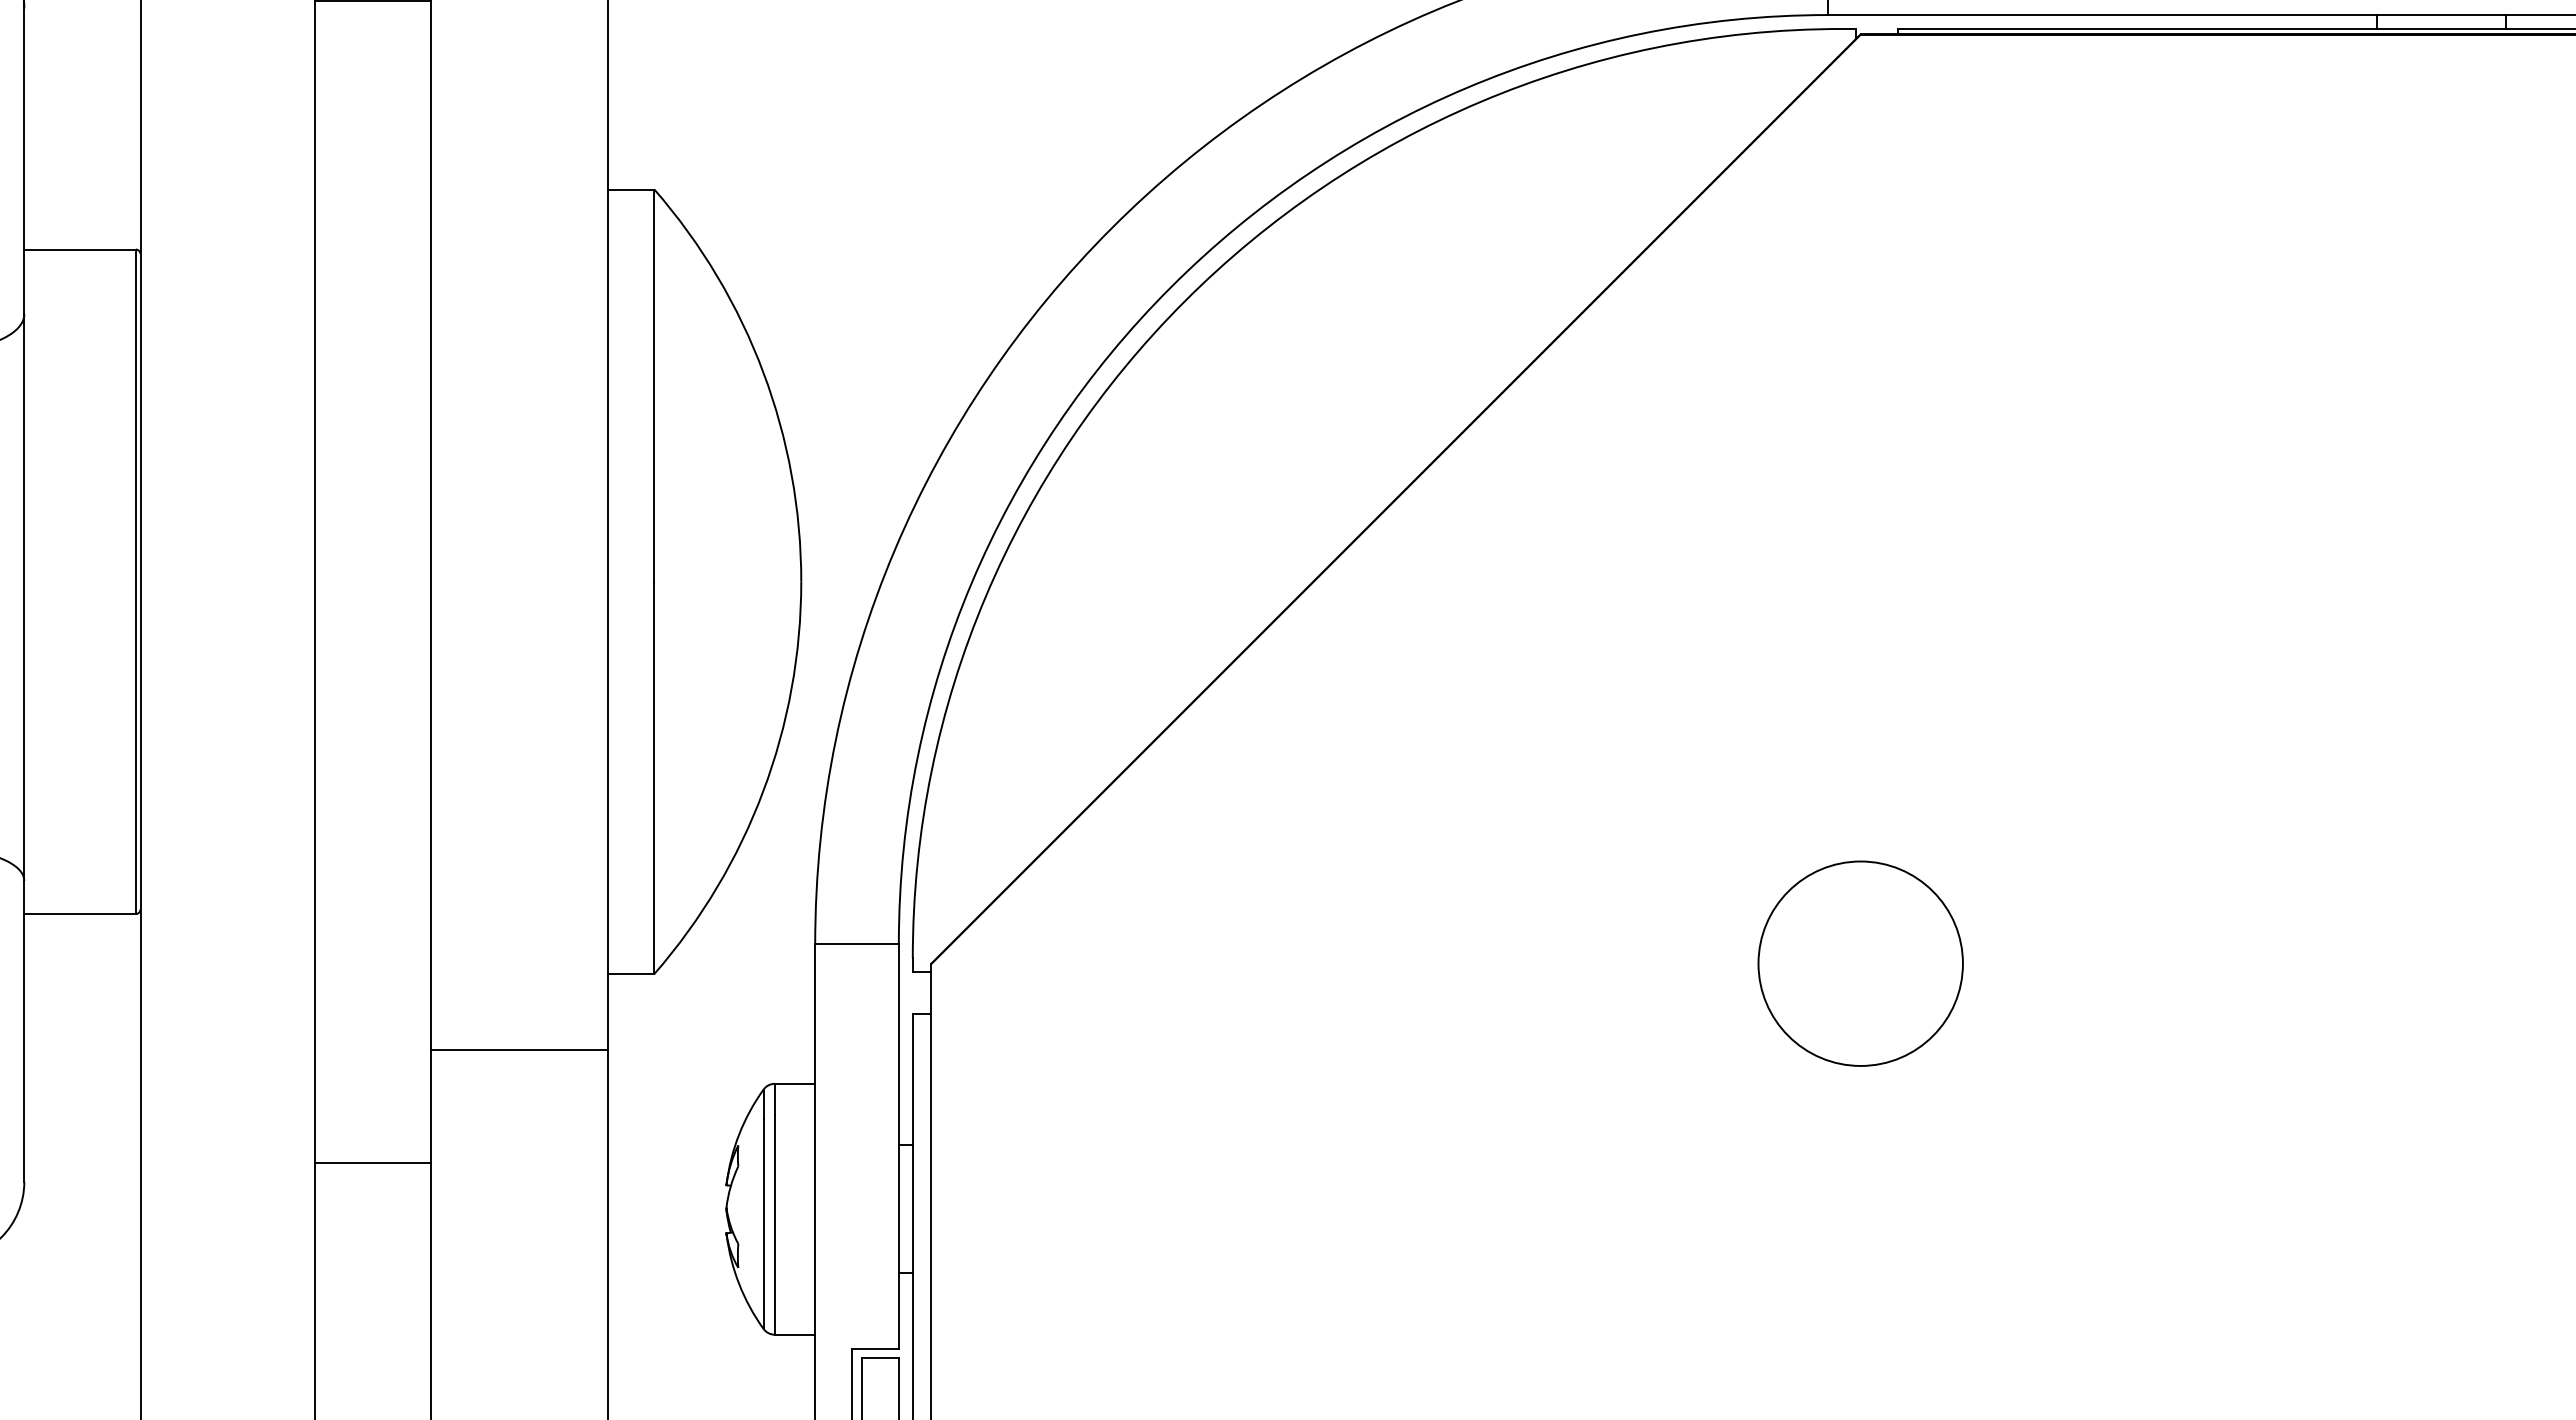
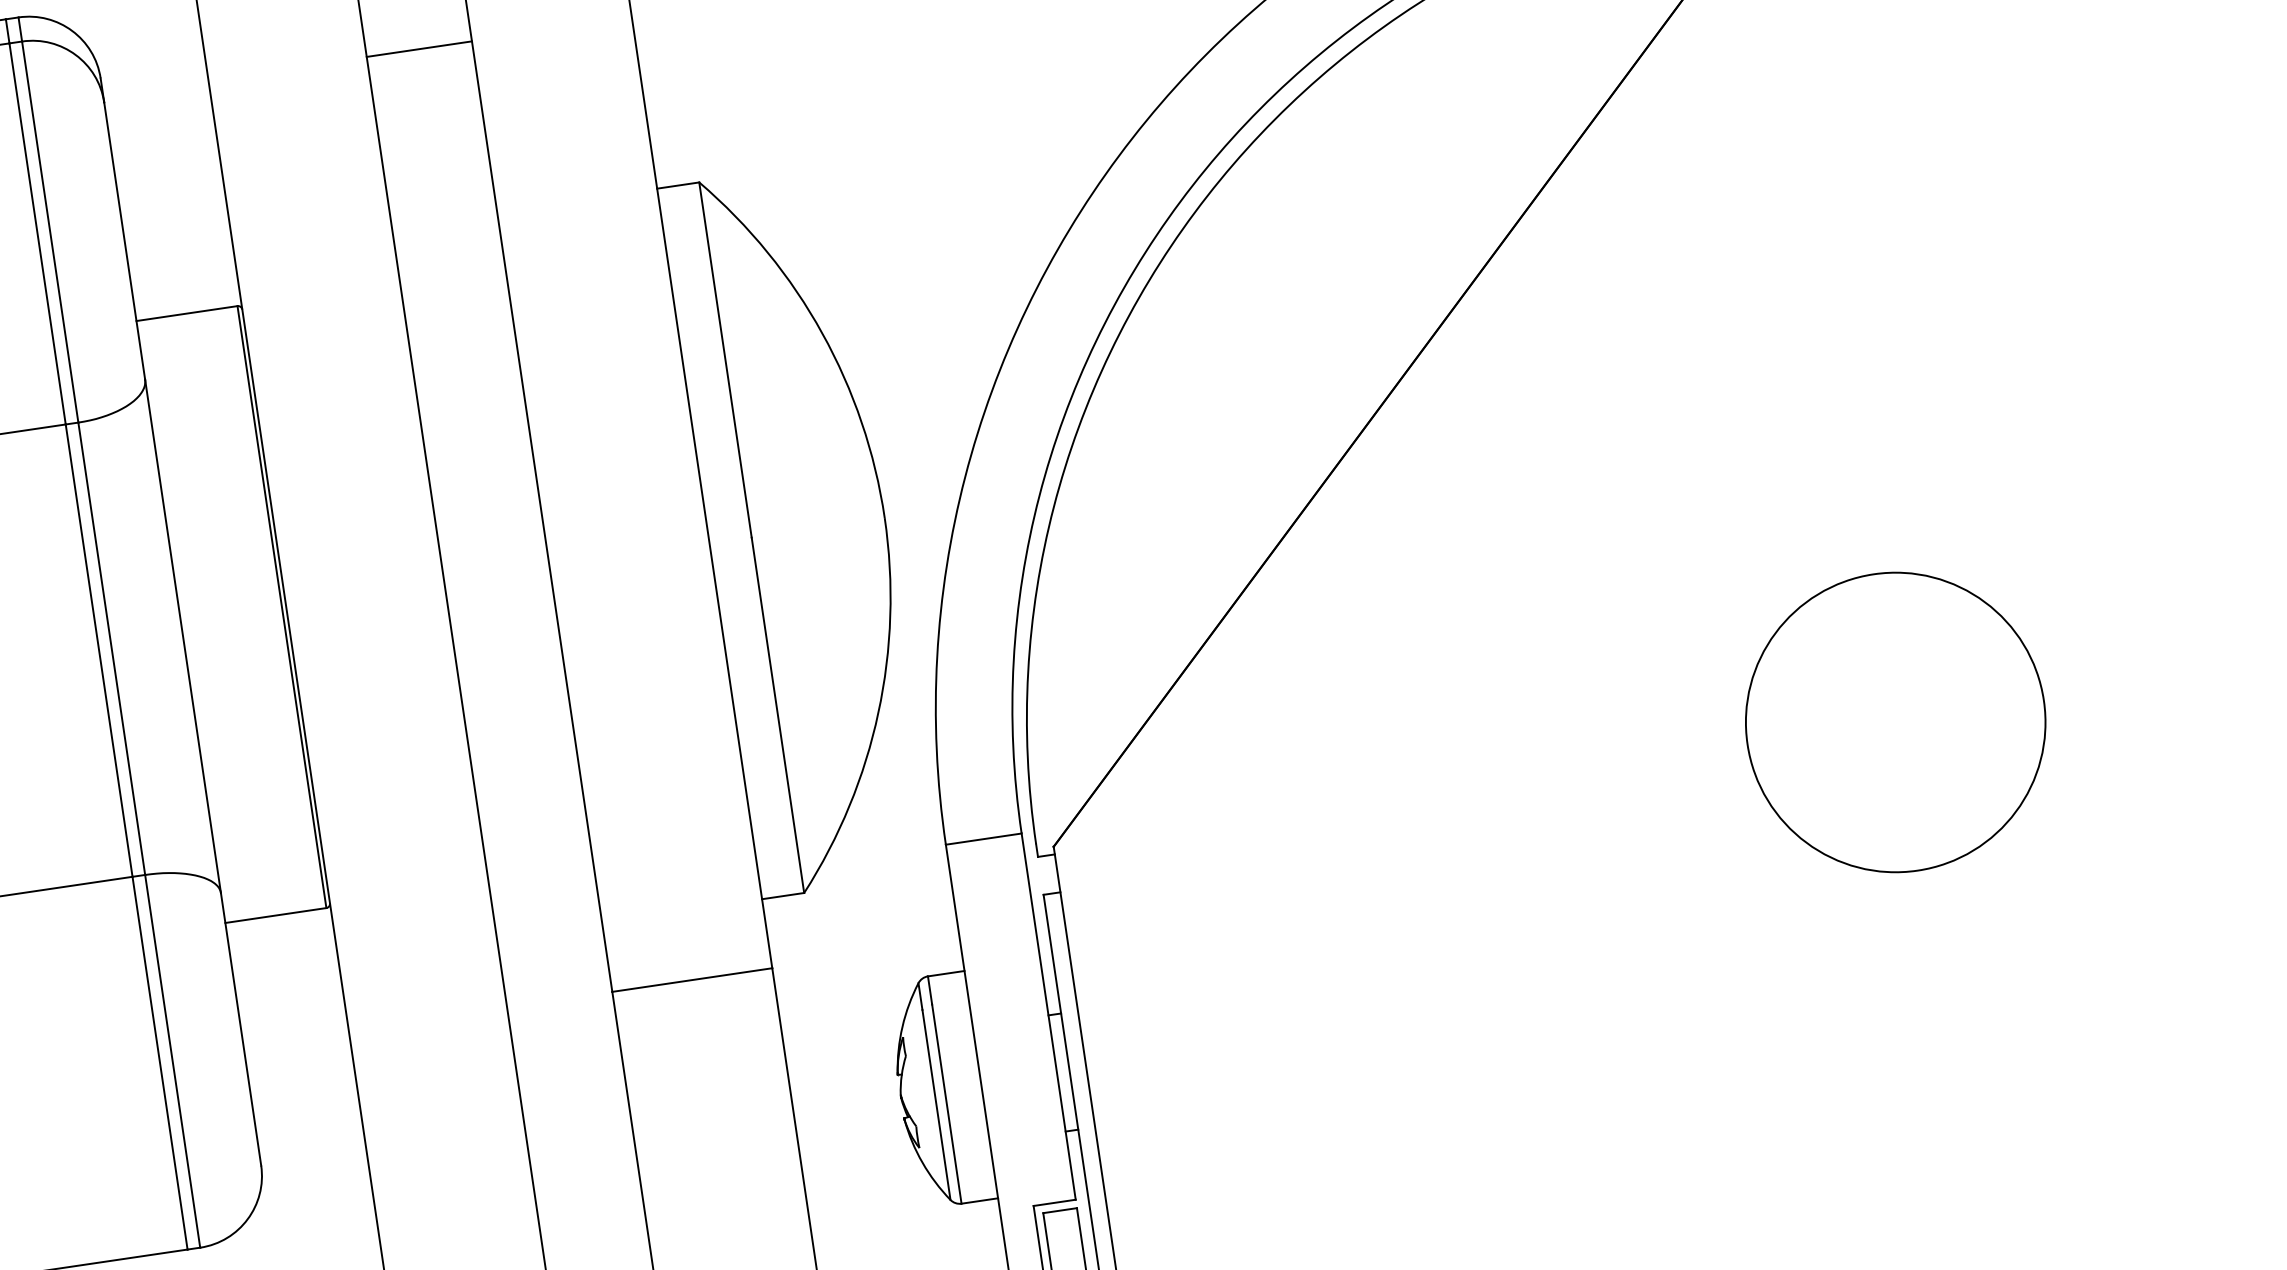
circle: (1860, 963) -> (1895, 722), size x1.6
line: (373, 1162) -> (574, 1101), removed

